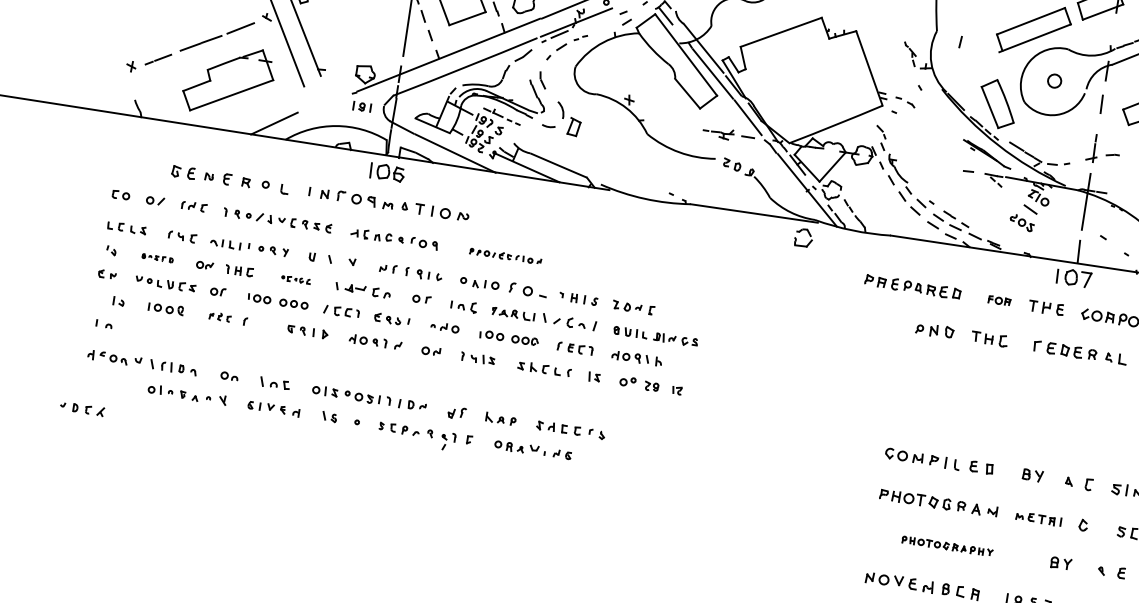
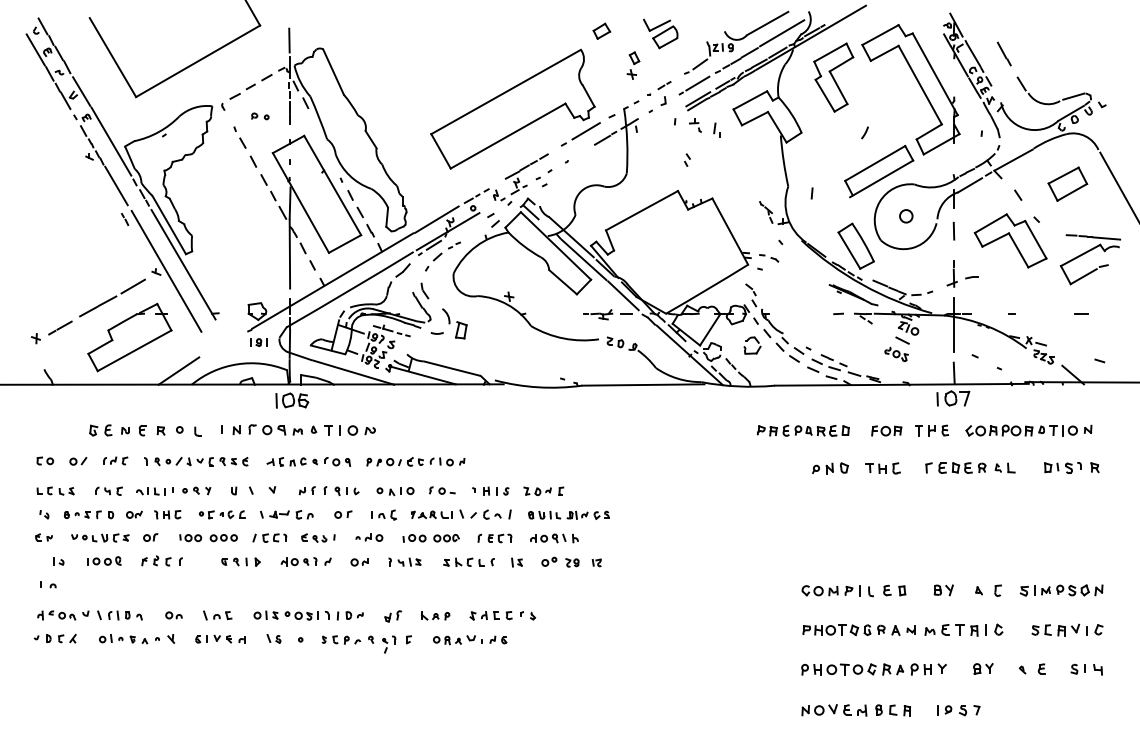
part: (803, 237) -> (752, 345), moved
part: (505, 255) -> (415, 461), size x1.43
part: (157, 257) -> (88, 514), size x1.67
part: (296, 279) -> (222, 514), size x1.67
part: (528, 290) -> (442, 490), size x0.71
part: (999, 300) -> (886, 430), size x1.43
part: (220, 316) -> (156, 560), size x1.43
part: (82, 408) -> (55, 638), moved
part: (1038, 519) -> (955, 630), size x1.43
part: (946, 546) -> (873, 669), size x1.67

